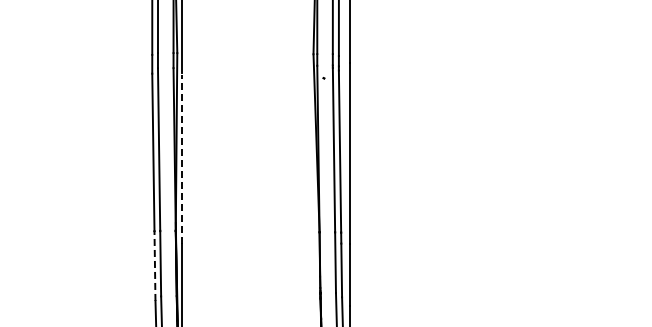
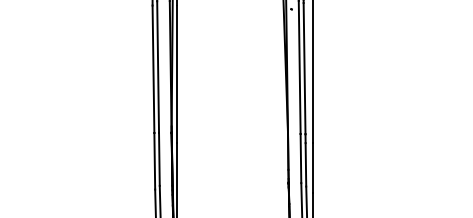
line: (181, 158) -> (176, 74), dashed -> solid
line: (154, 266) -> (154, 161), dashed -> solid

